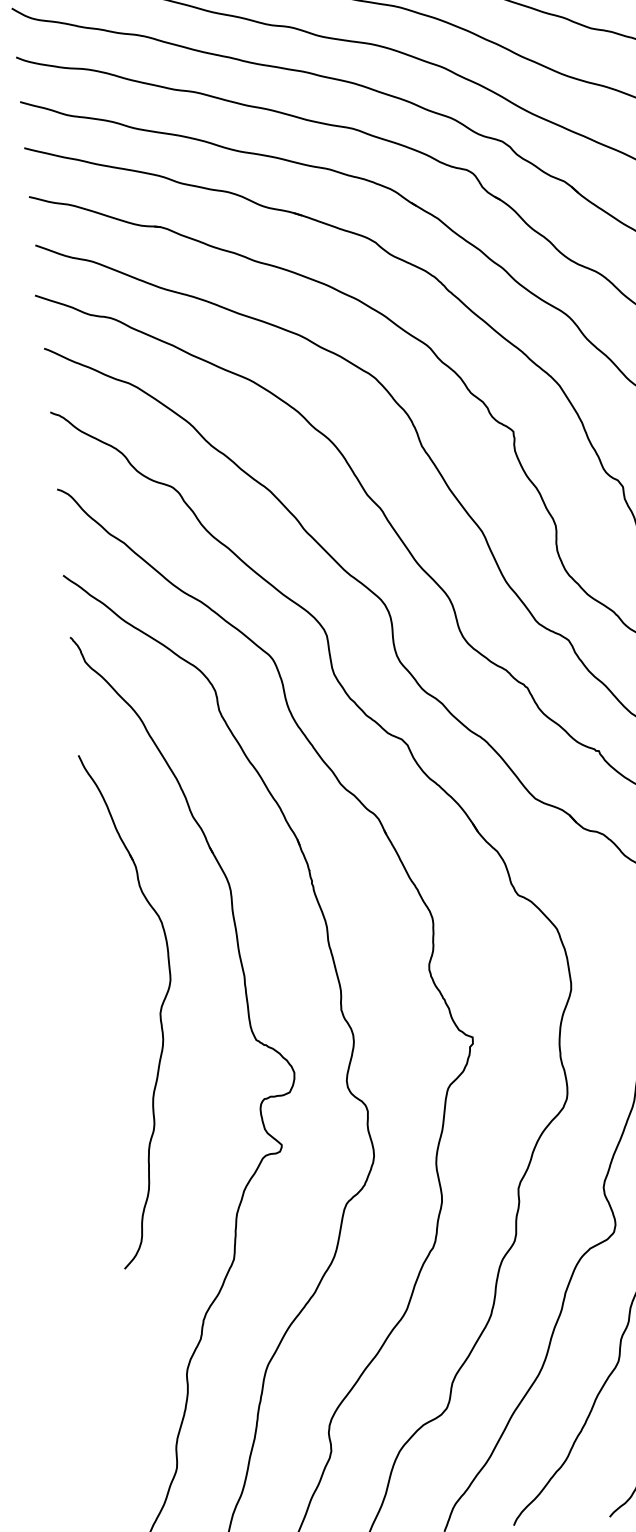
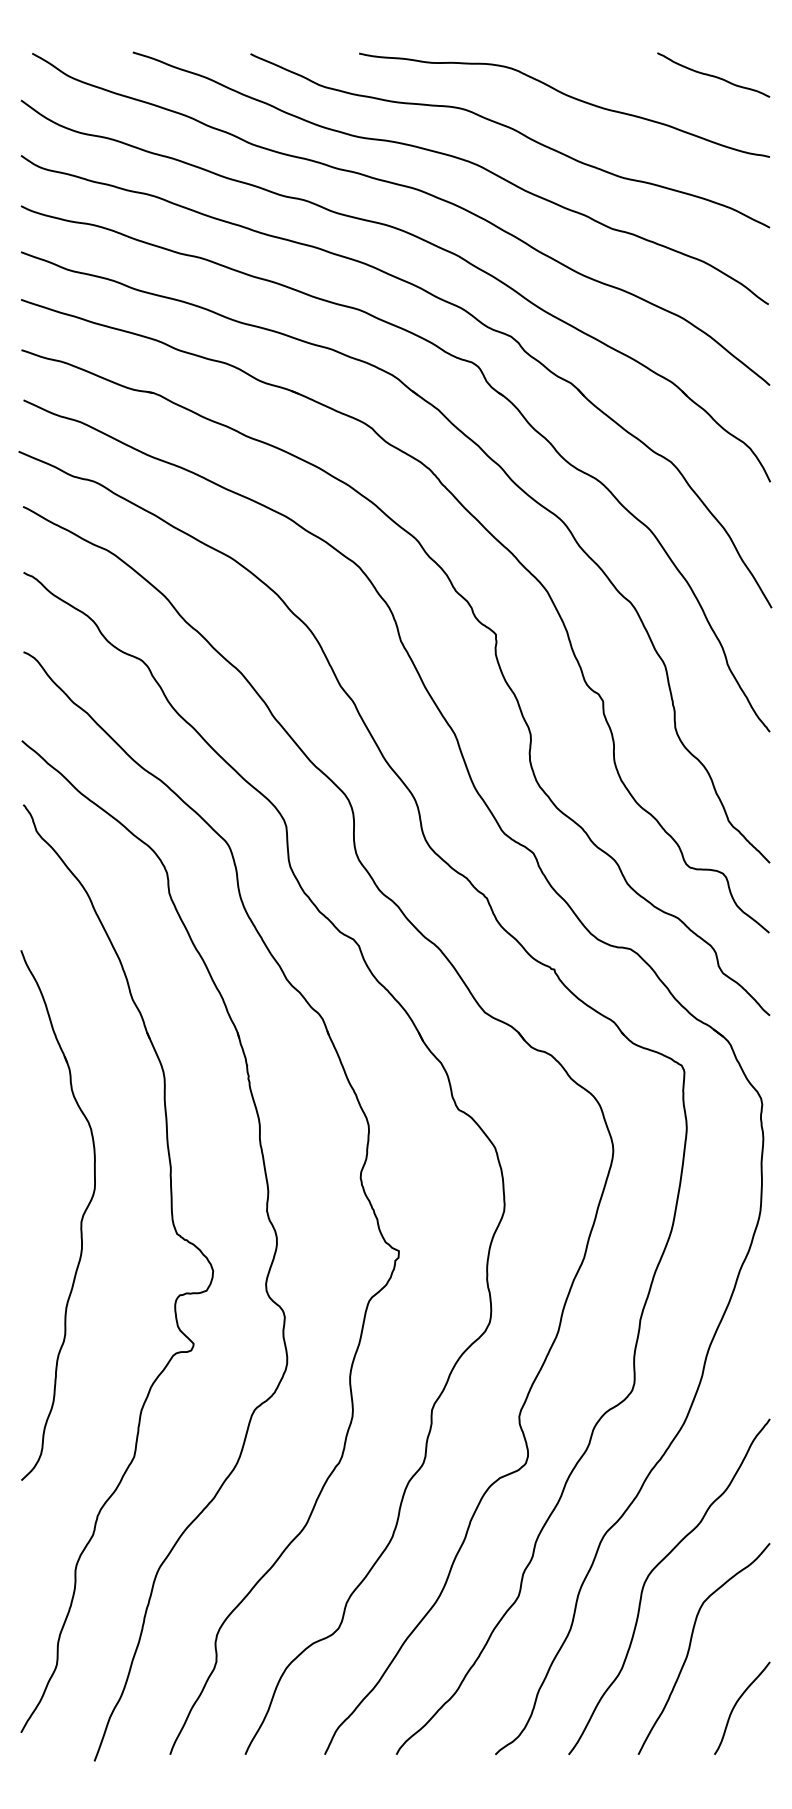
part: (159, 1012) -> (80, 1221), moved

